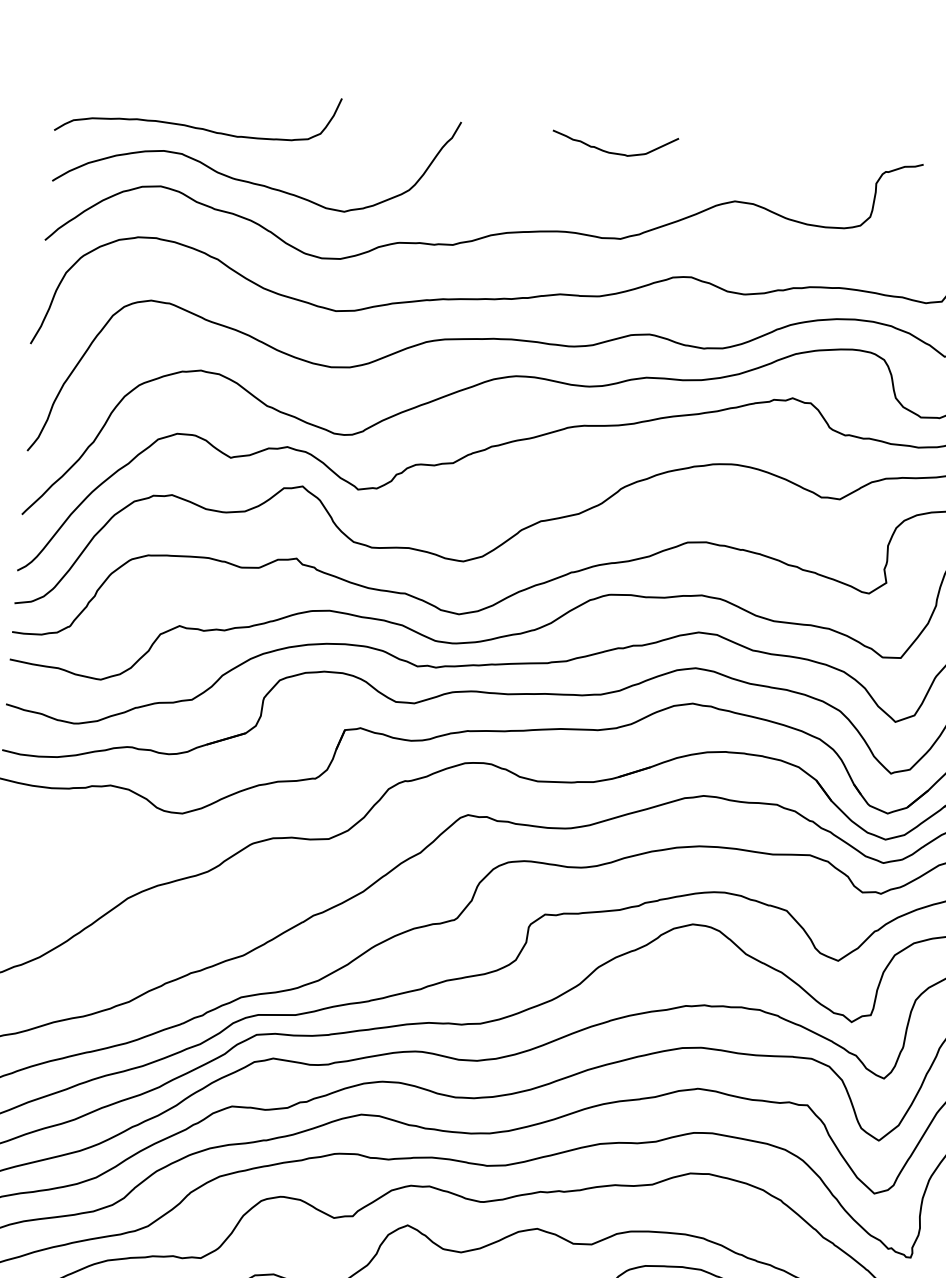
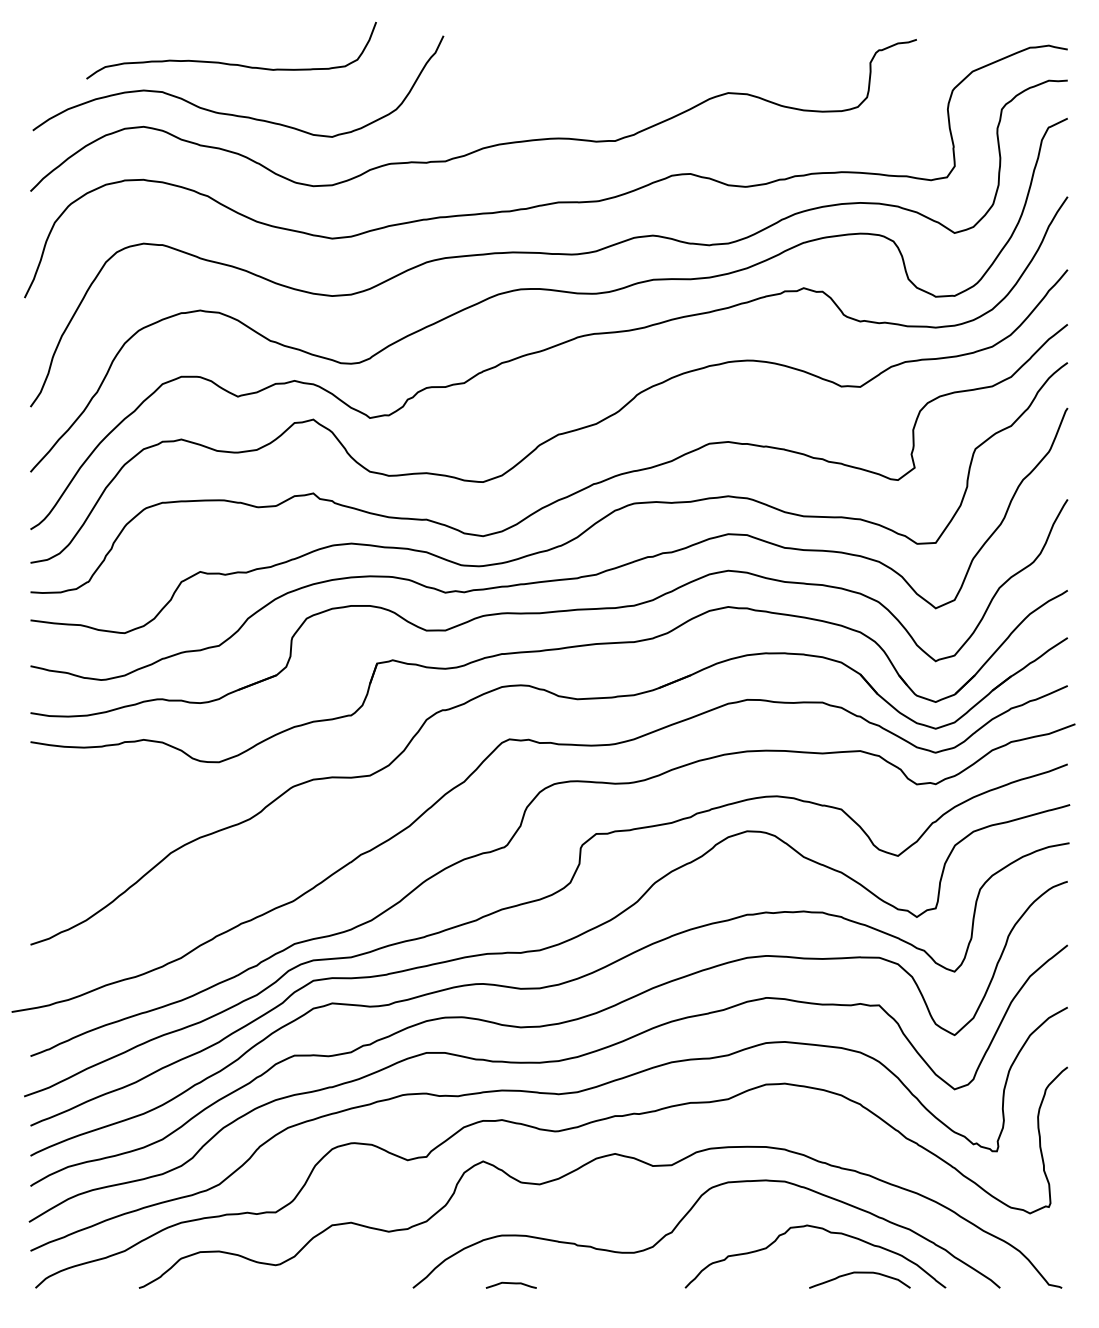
curve: (197, 127) -> (231, 63), moved
curve: (614, 152) -> (601, 53), removed

